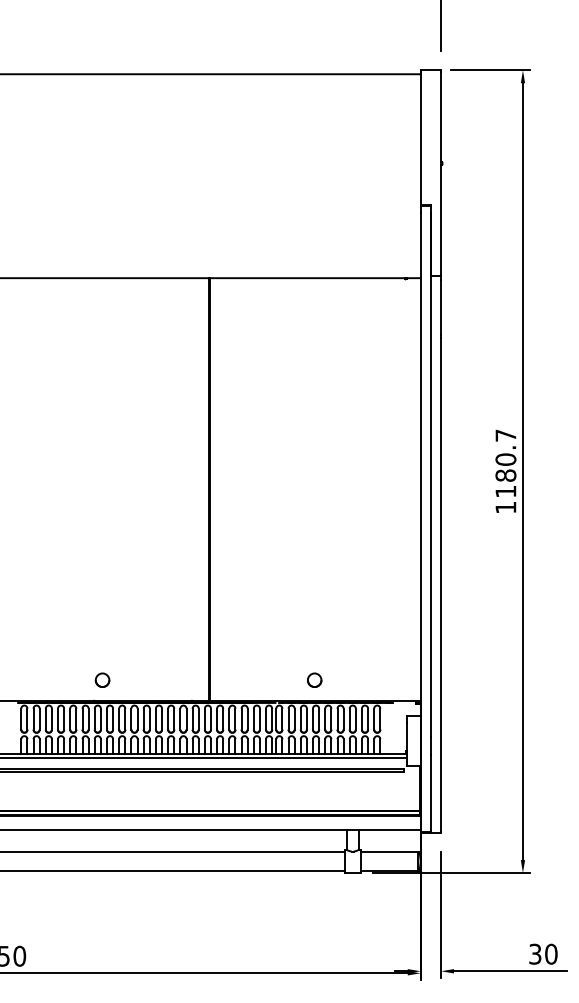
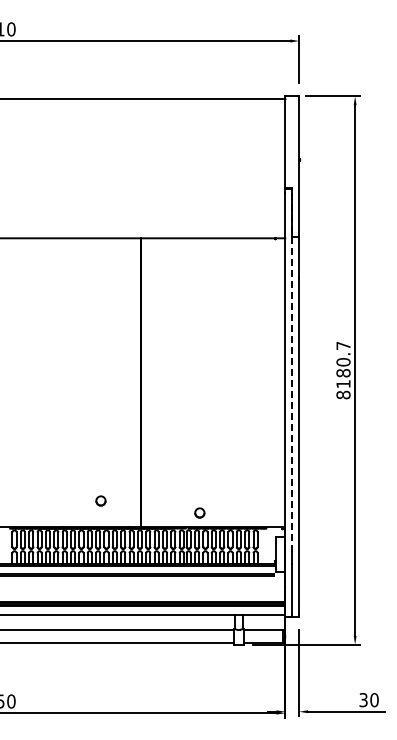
line: (431, 476) -> (292, 373), solid -> dashed
text: (505, 506) -> (343, 394), 1180.7 -> 8180.7
part: (101, 679) -> (100, 500), moved
part: (314, 679) -> (199, 512), moved

